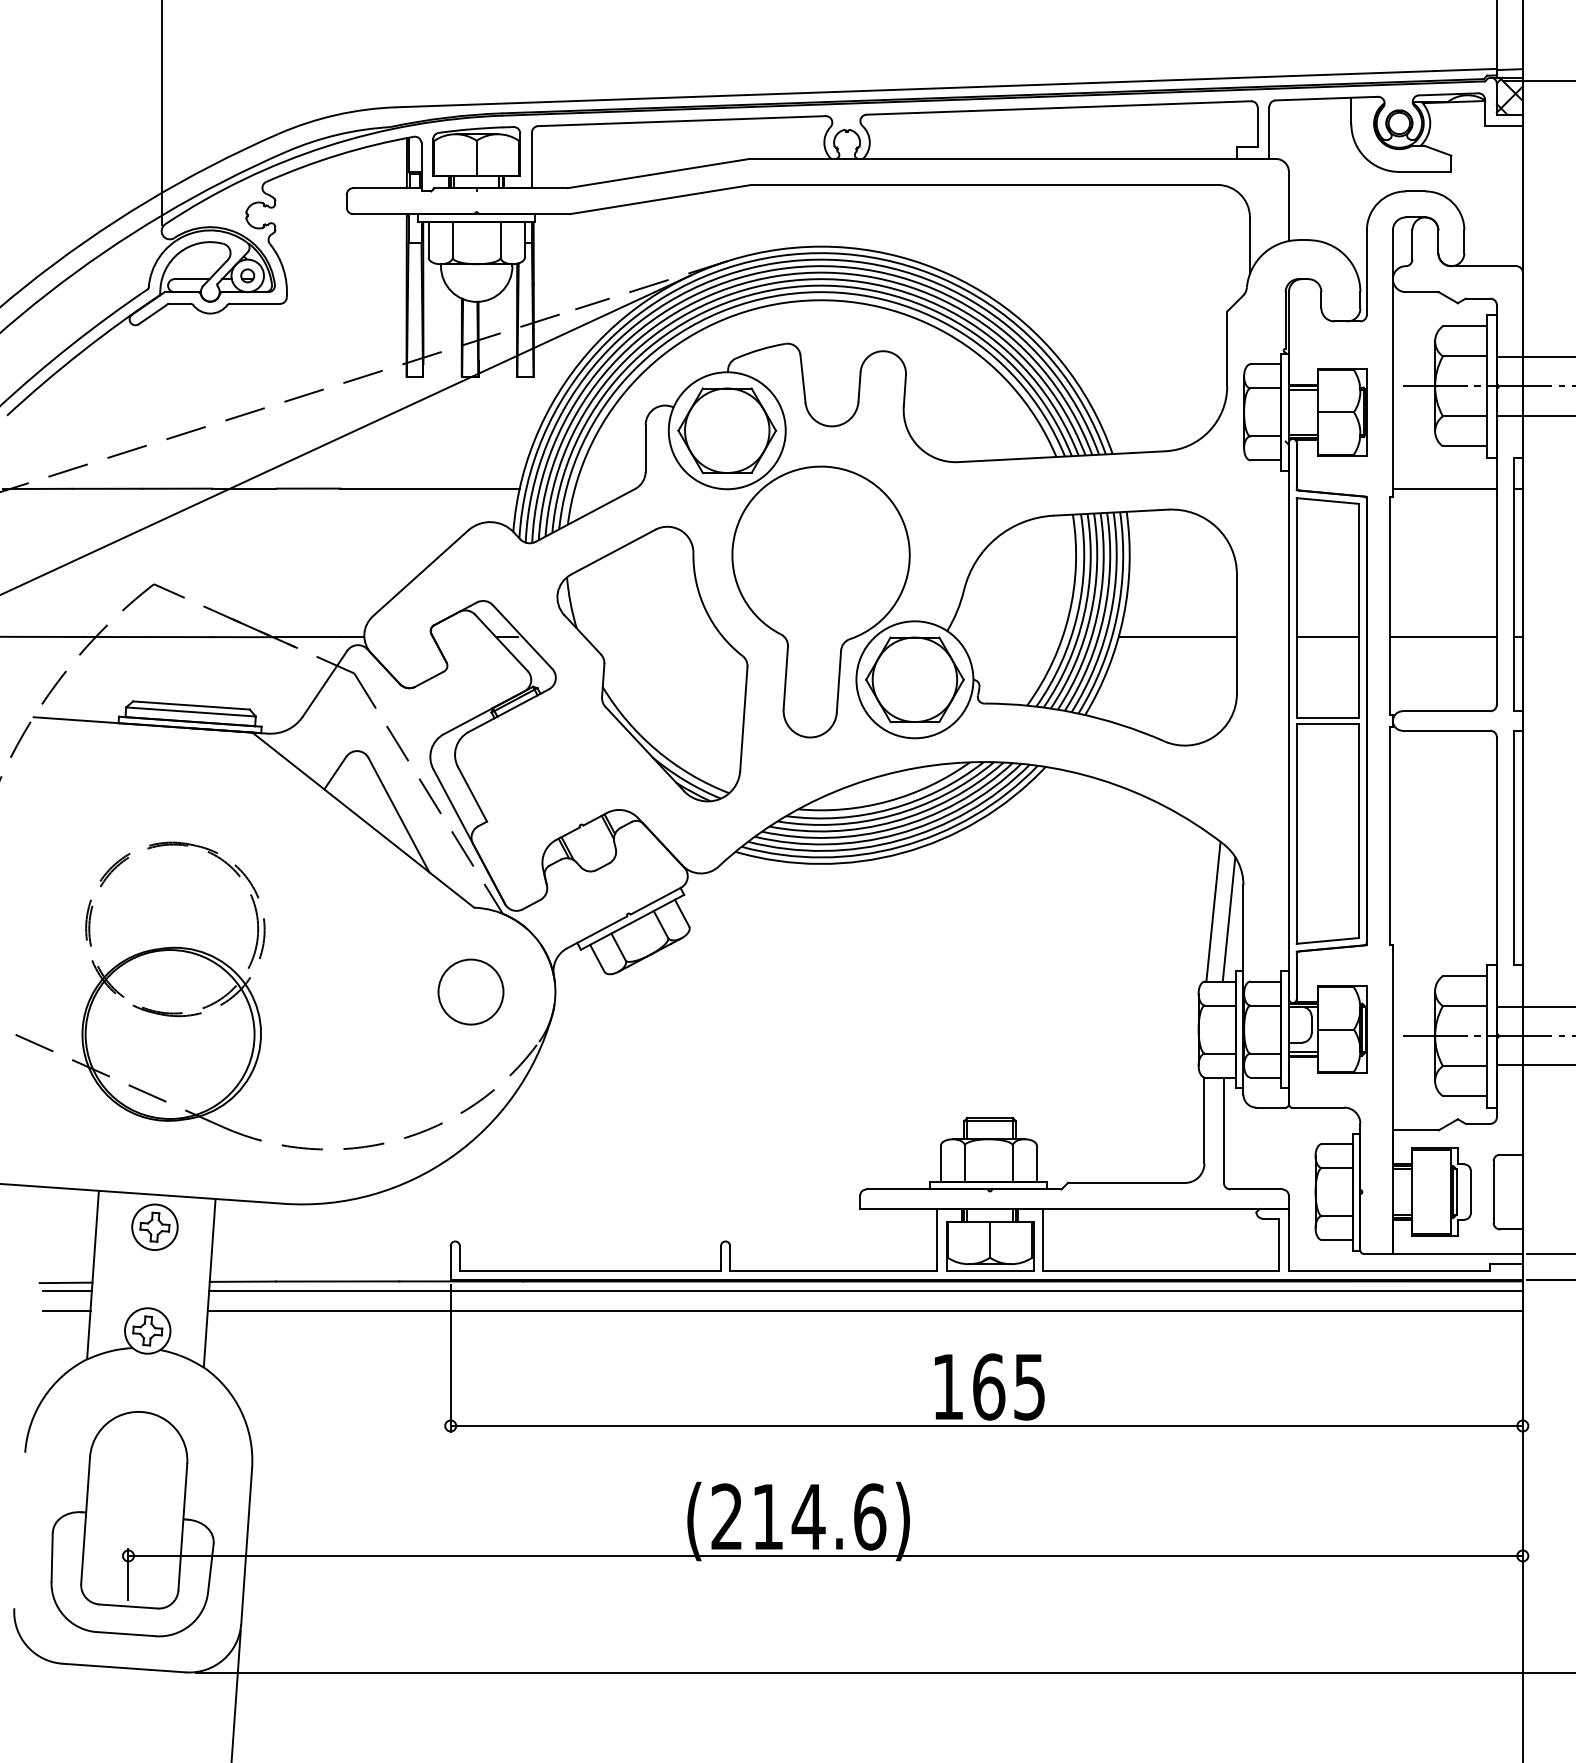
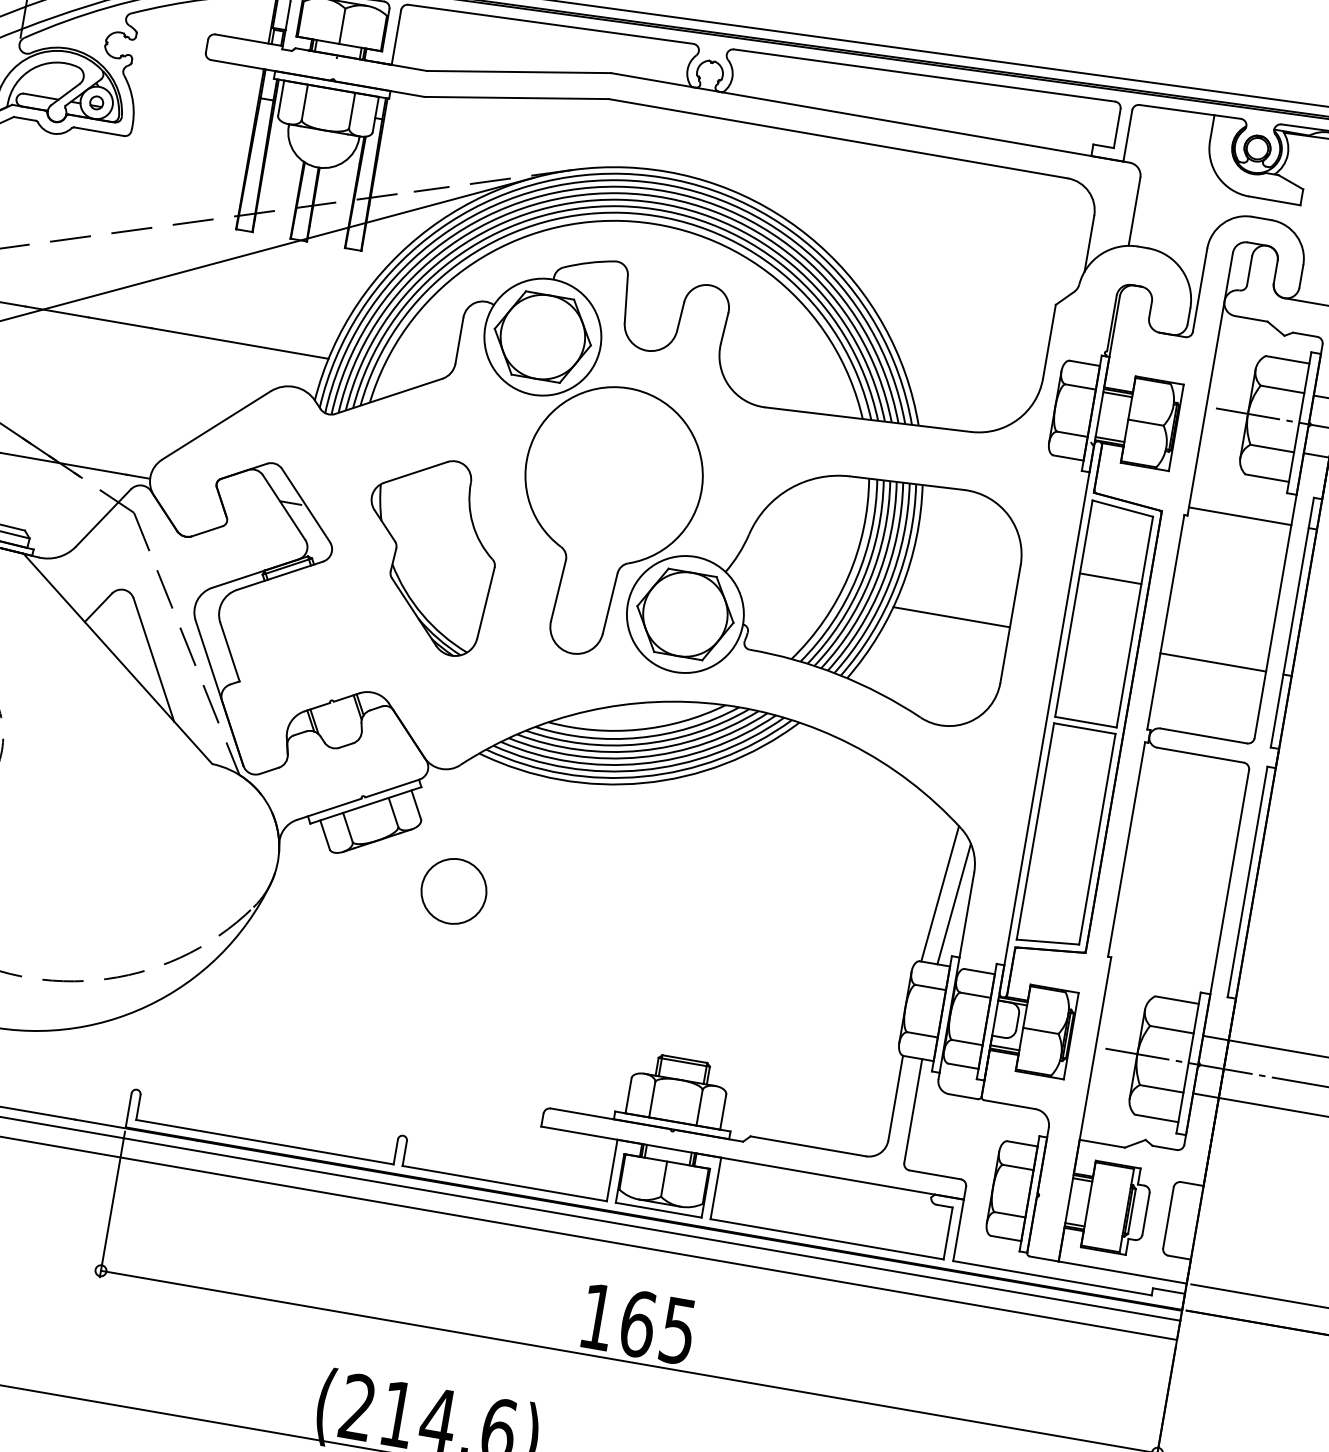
line: (1327, 637) -> (1110, 578), moved
part: (652, 663) -> (429, 553), size x0.7
circle: (470, 991) -> (453, 890), moved

